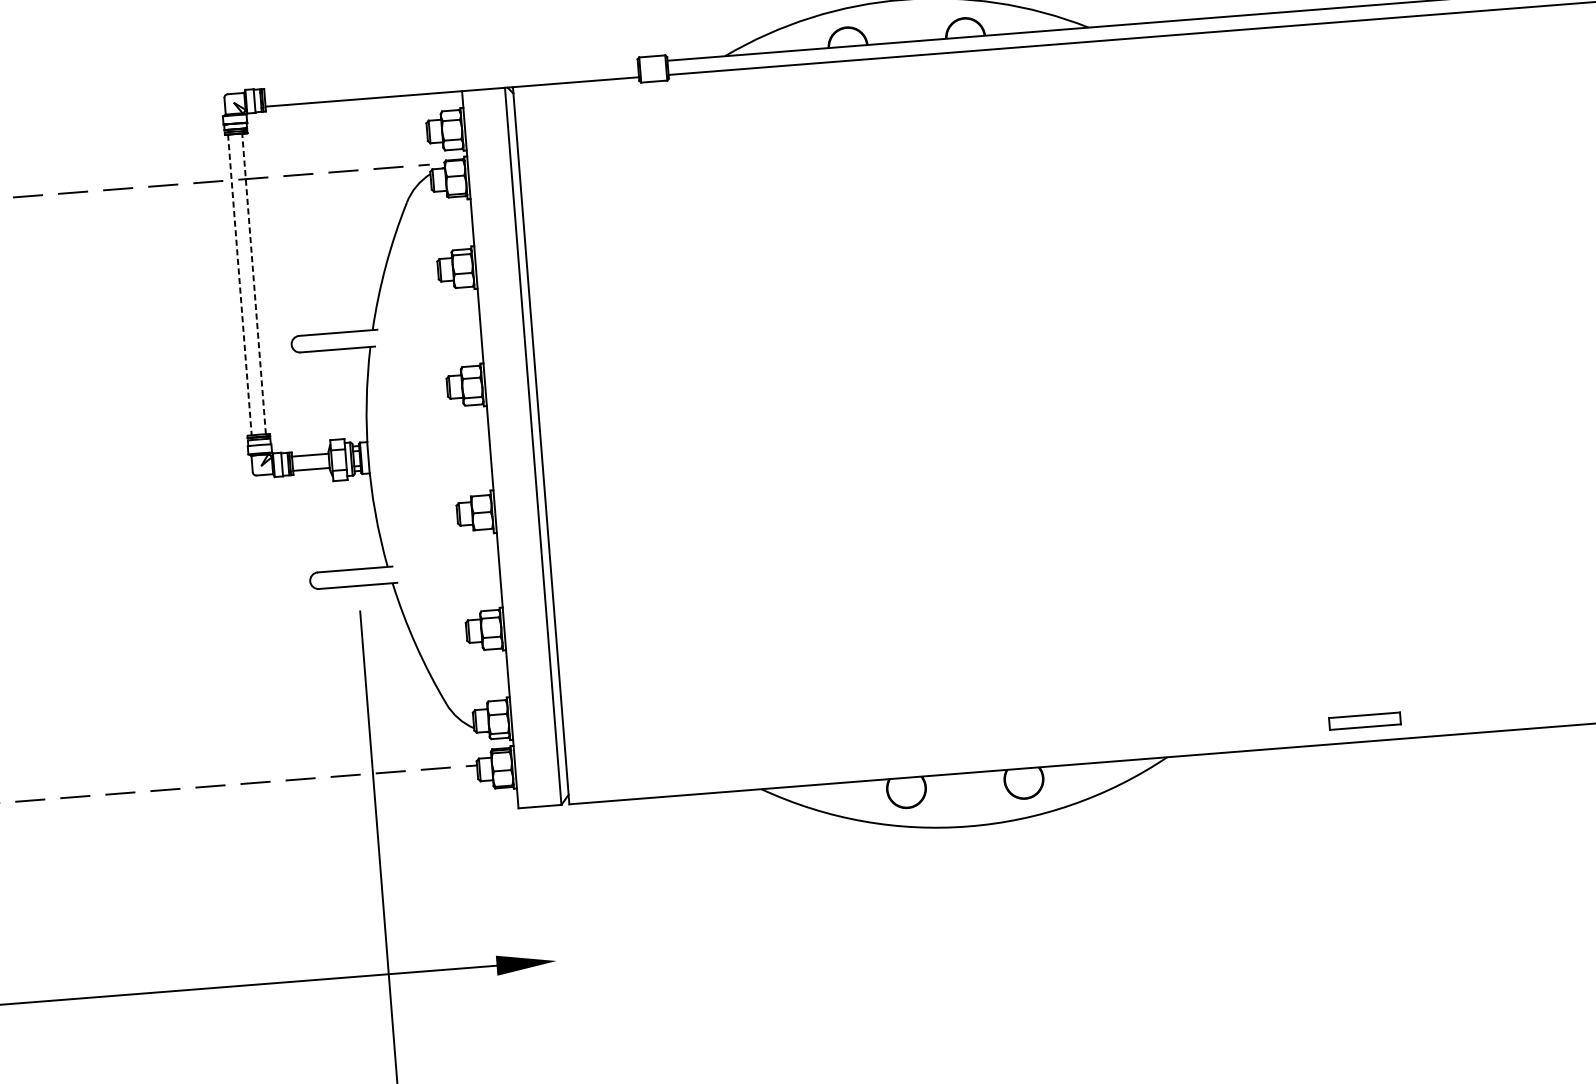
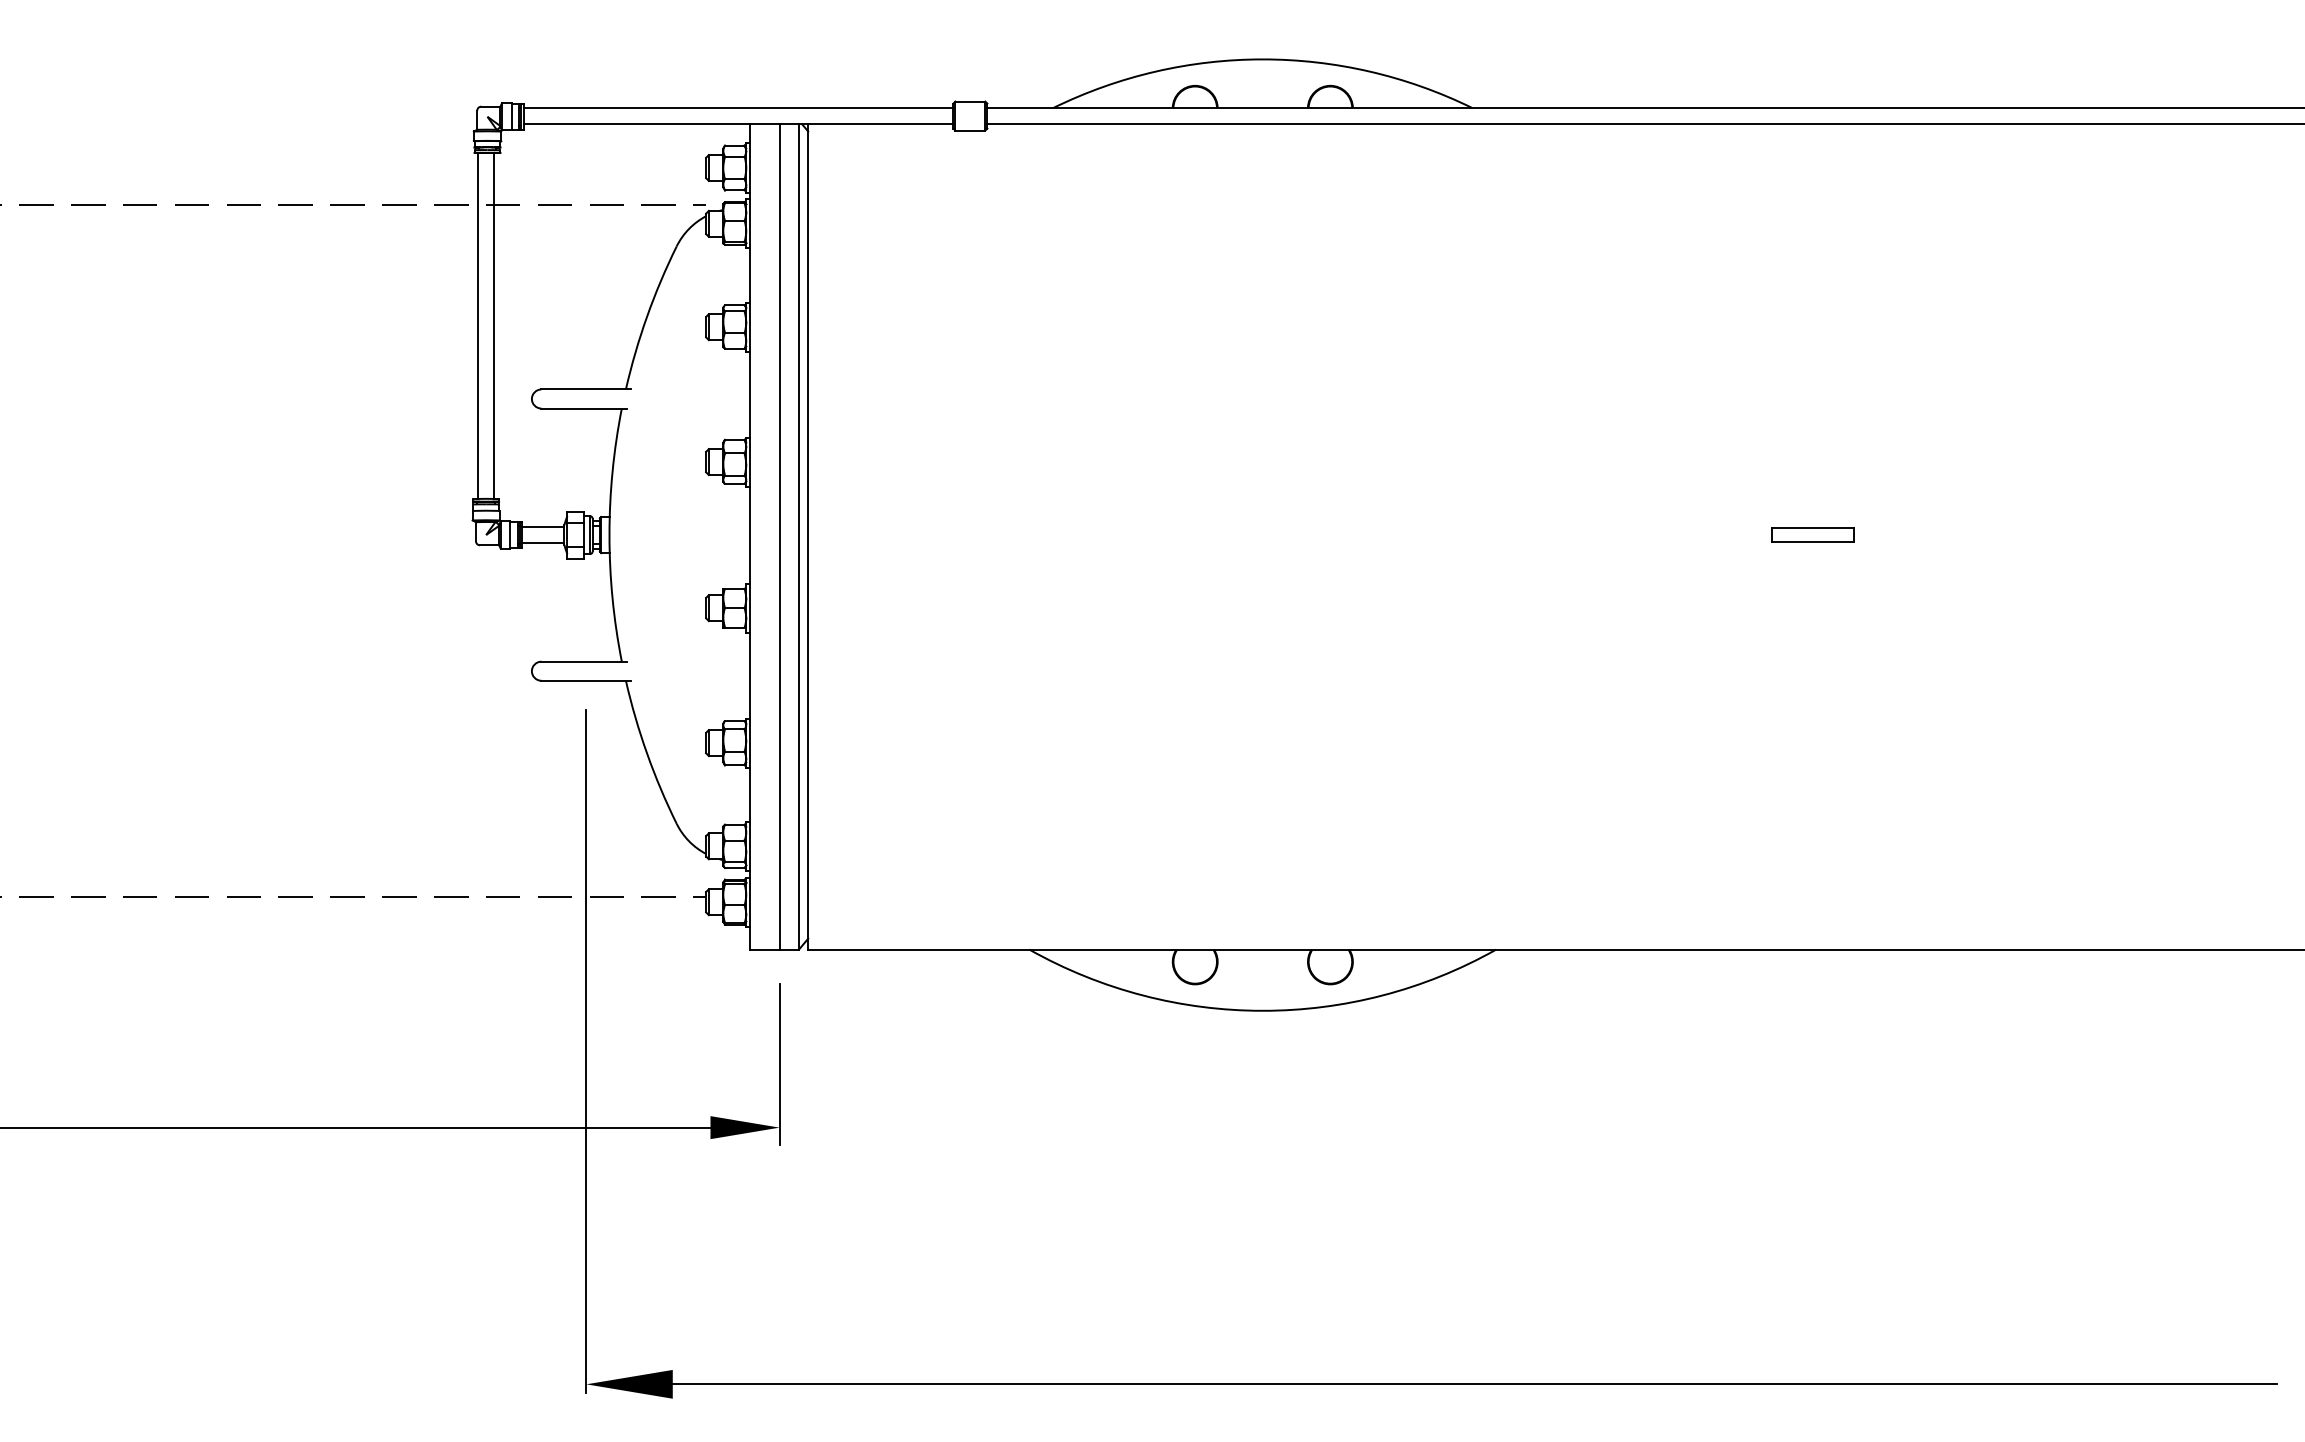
line: (451, 77) -> (738, 107), added
line: (254, 283) -> (494, 325), dashed -> solid
line: (240, 285) -> (478, 326), dashed -> solid
line: (516, 447) -> (779, 536), added
part: (1364, 720) -> (1812, 534), moved
line: (552, 906) -> (779, 1064), added

